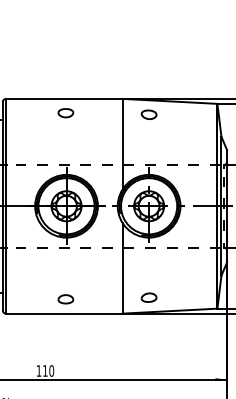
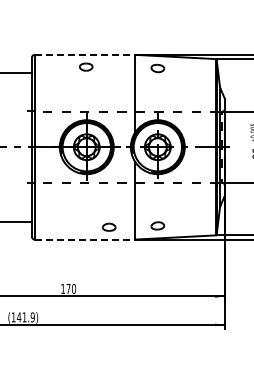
line: (65, 98) -> (85, 54), solid -> dashed
part: (66, 298) -> (109, 226), moved
line: (65, 313) -> (85, 239), solid -> dashed
text: (45, 370) -> (68, 288), 110 -> 170

